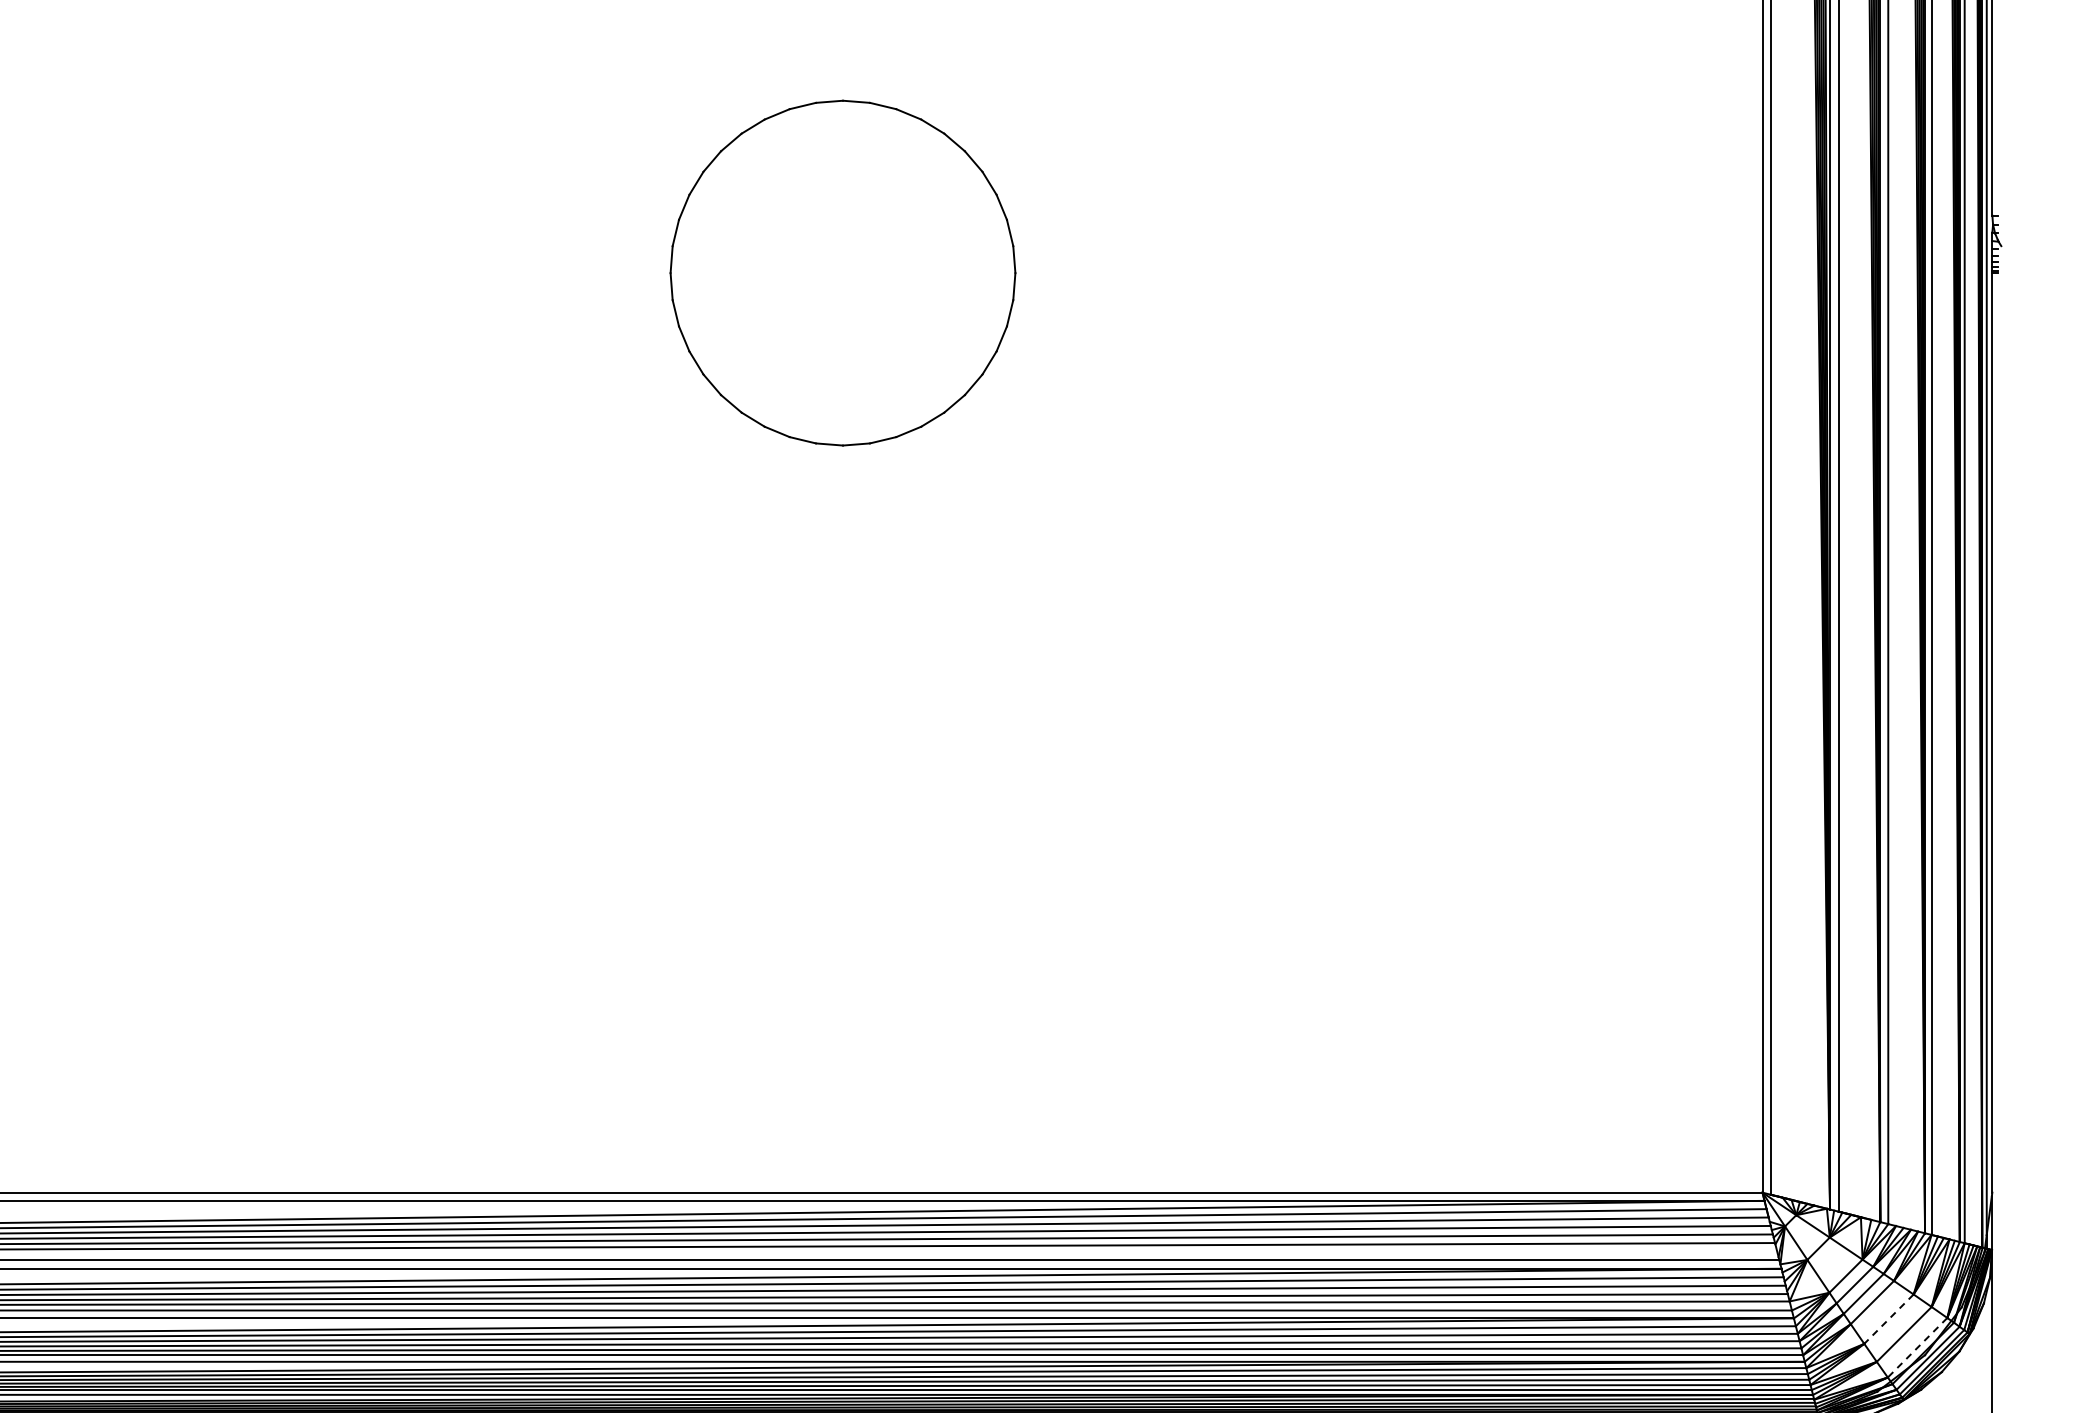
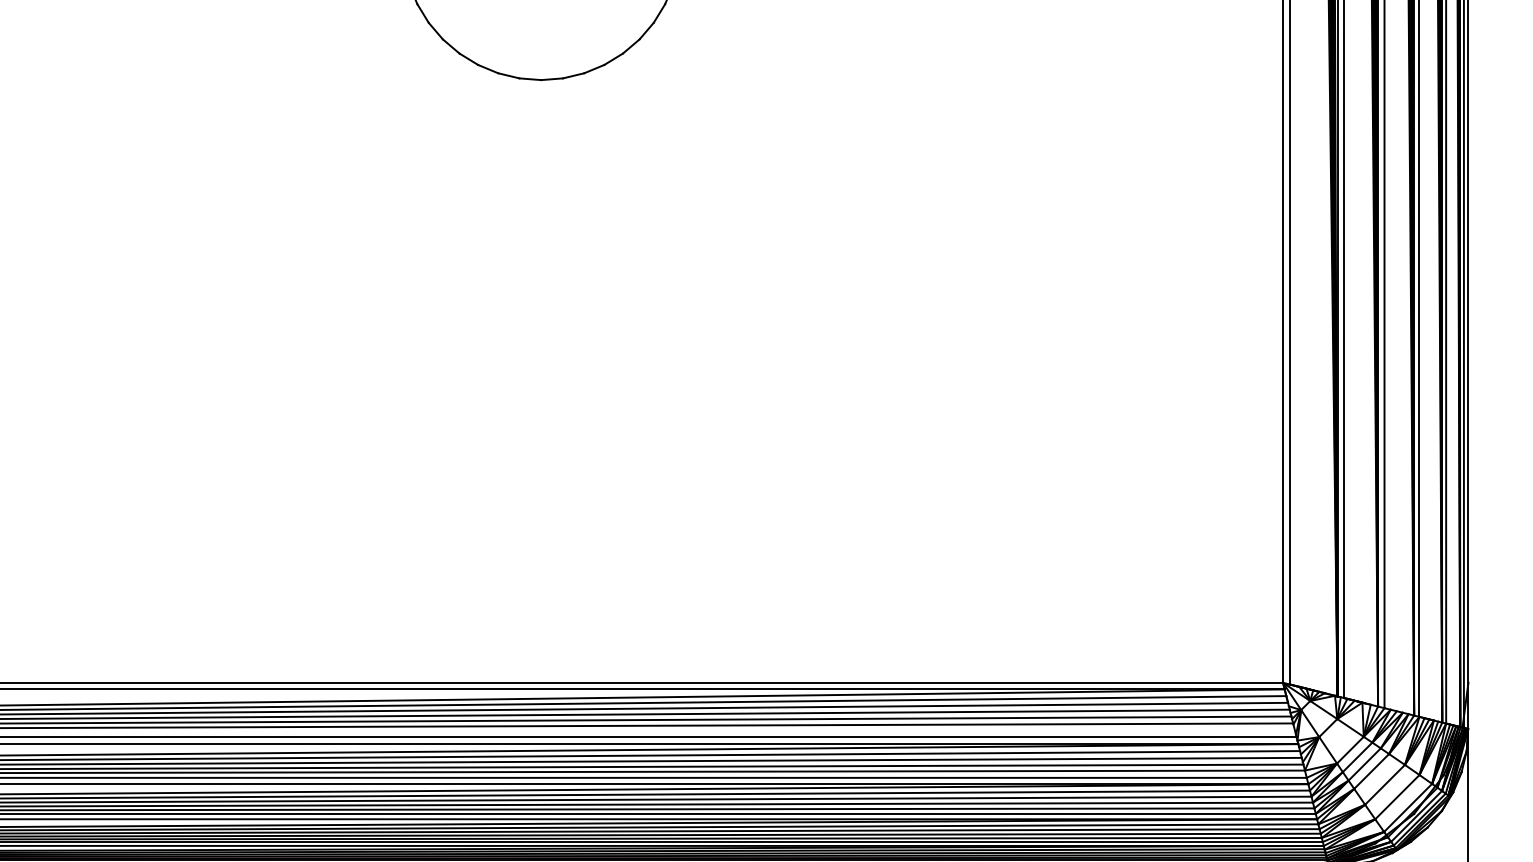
line: (1888, 1319) -> (1384, 785), dashed -> solid
line: (1917, 1348) -> (1408, 808), dashed -> solid

